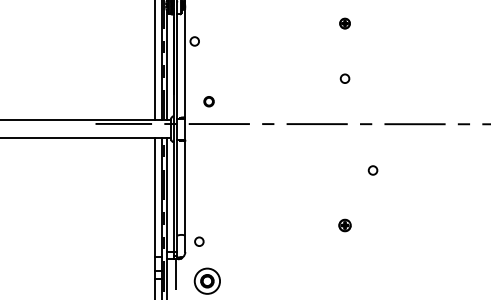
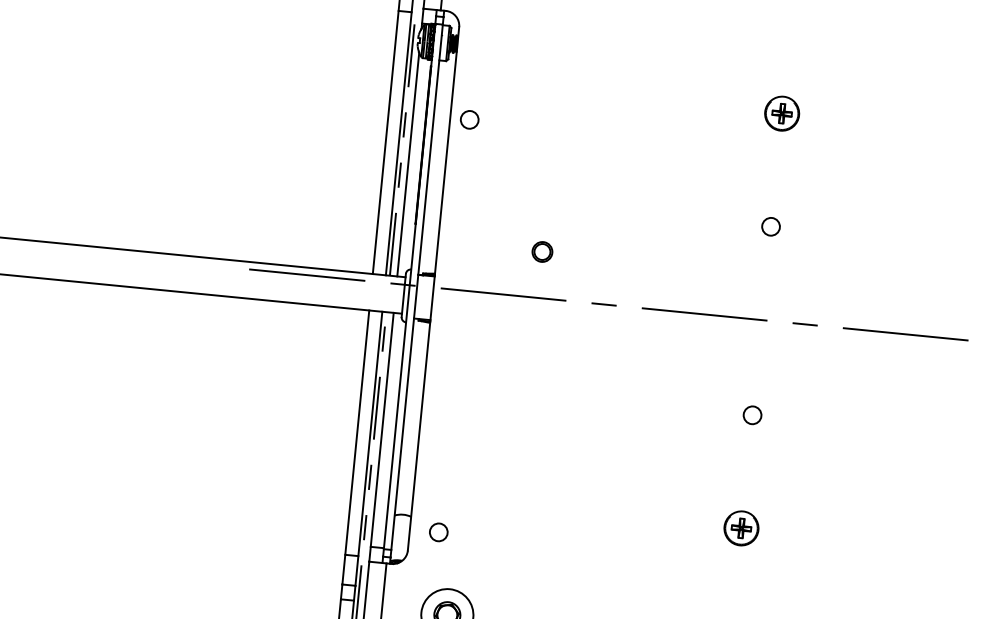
part: (344, 23) -> (781, 113), size x1.67
part: (208, 101) -> (541, 251), moved
circle: (372, 170) -> (751, 415), moved
part: (344, 225) -> (740, 528), size x1.43

